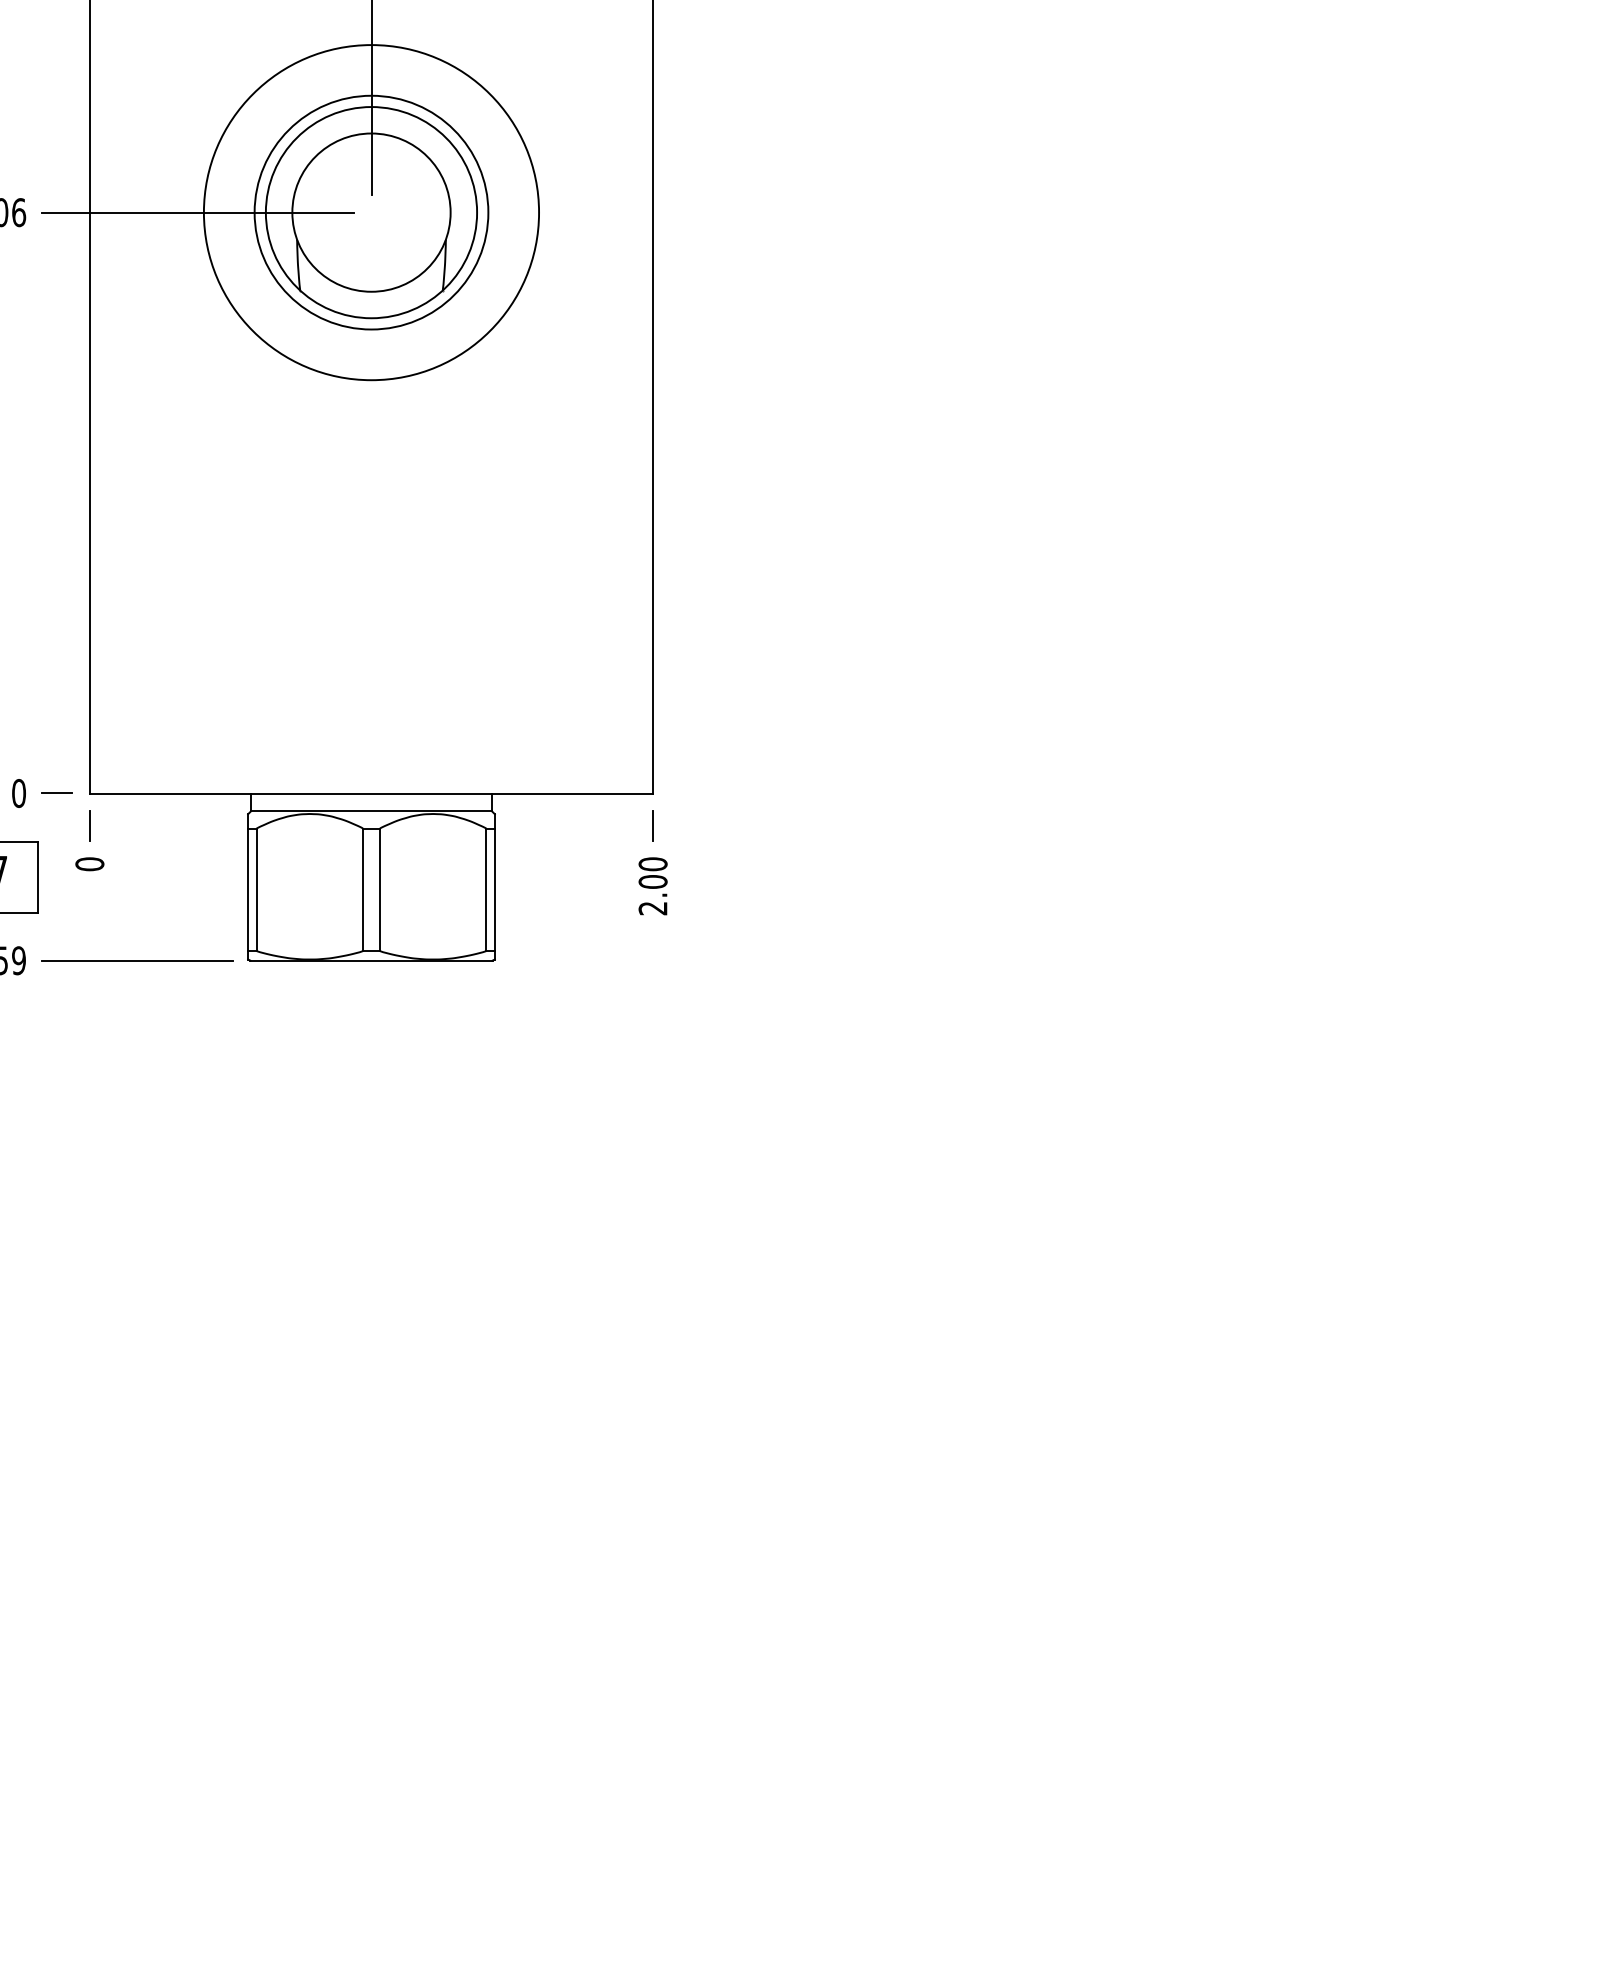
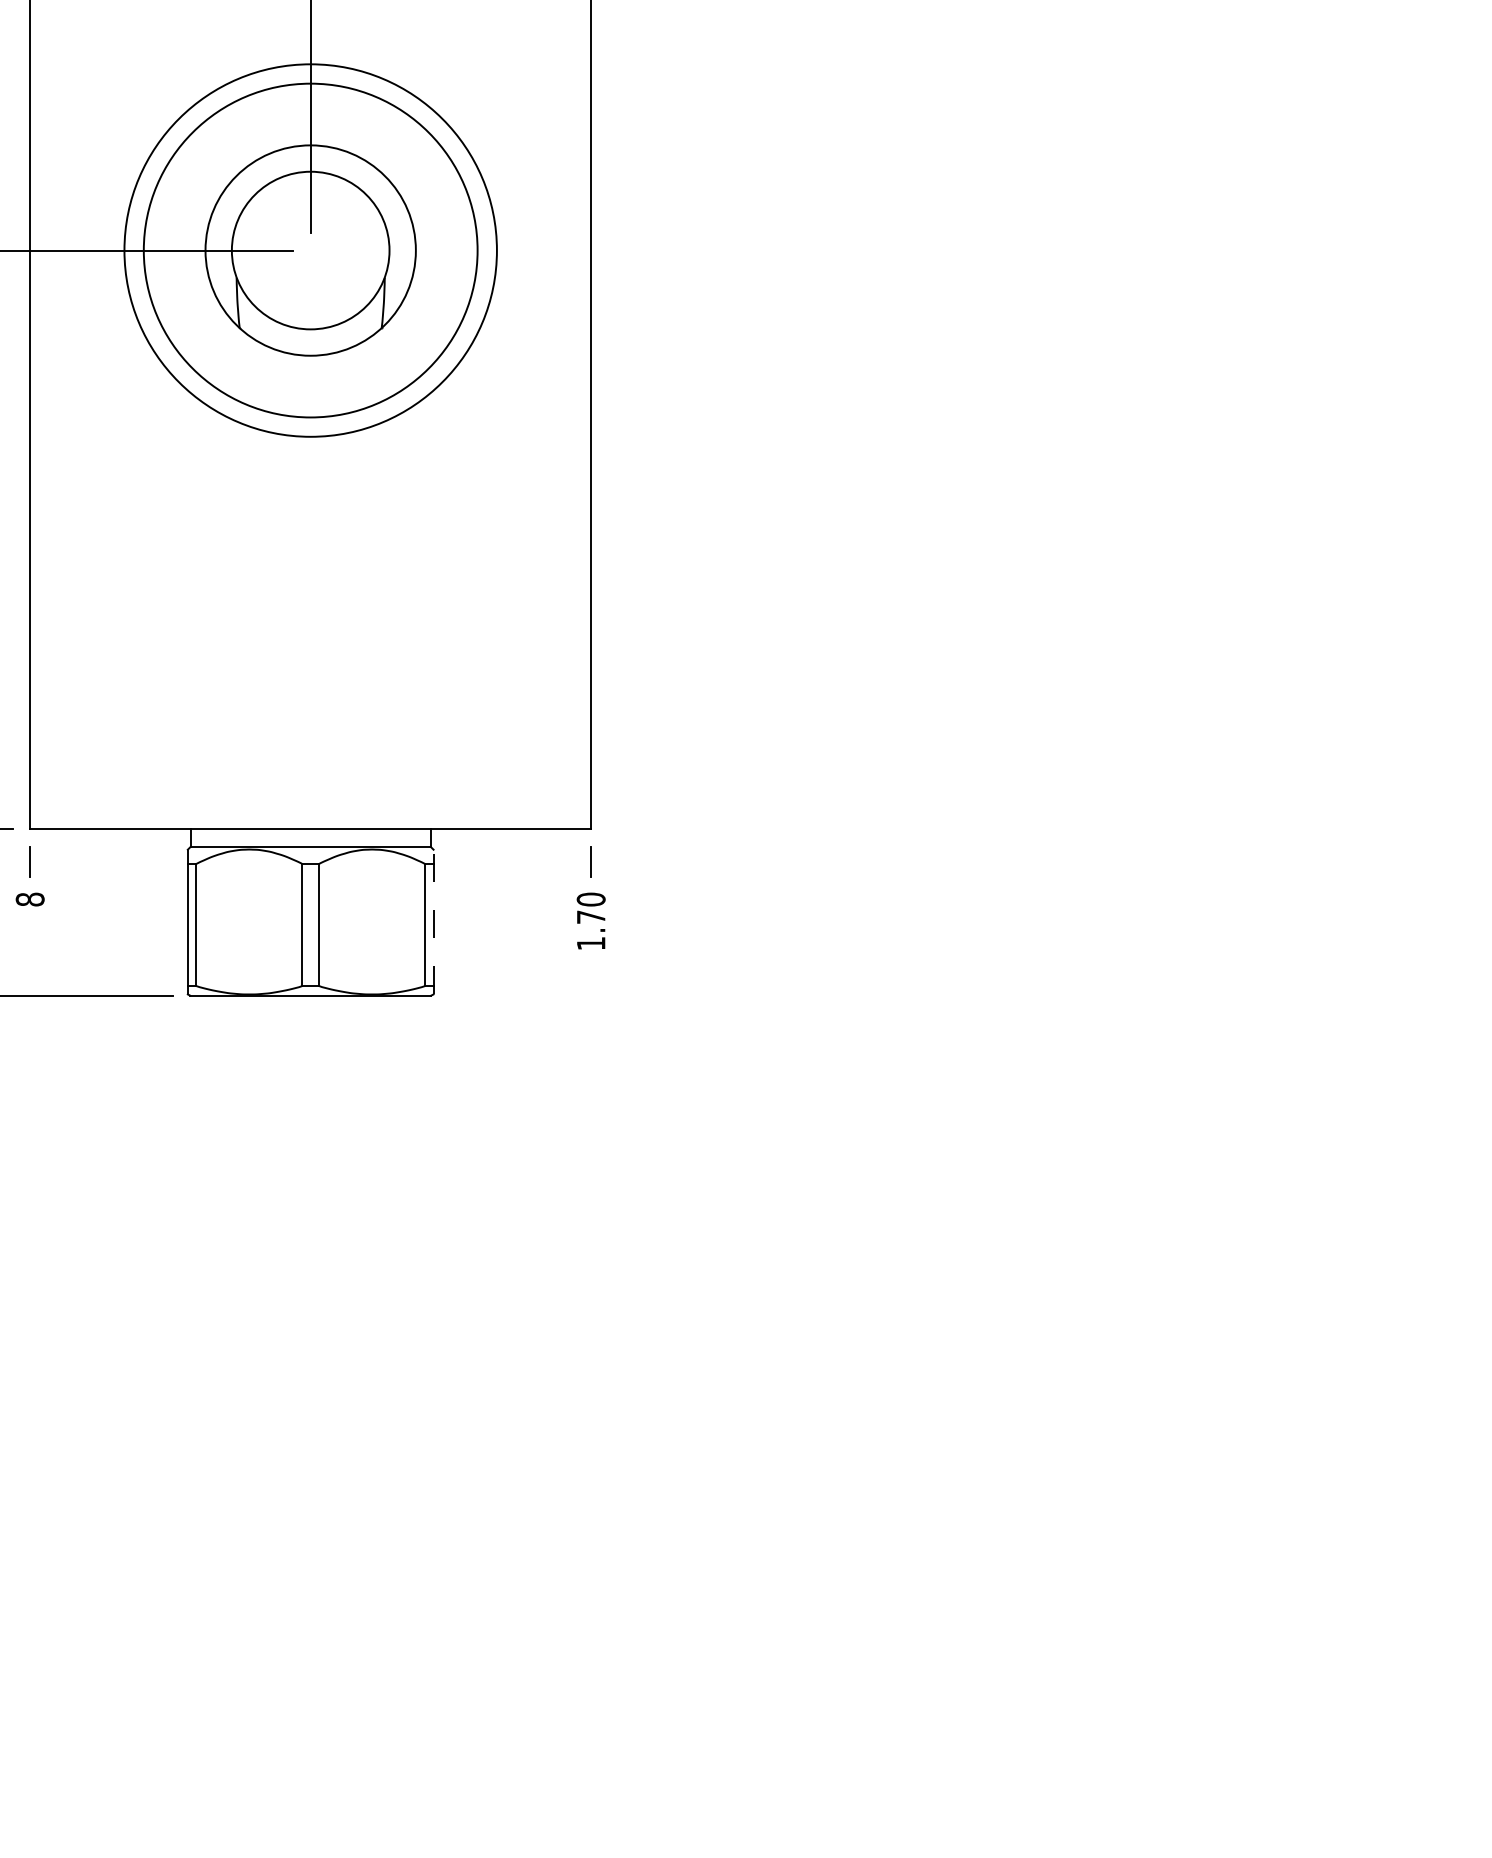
circle: (371, 212) -> (310, 250), size x1.6
text: (90, 864) -> (30, 899), 0 -> 8
line: (494, 886) -> (433, 921), solid -> dashed
text: (652, 895) -> (590, 930), 2.00 -> 1.70

